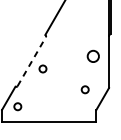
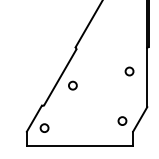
circle: (93, 56) -> (129, 71), size x0.62
line: (31, 61) -> (60, 77), dashed -> solid
circle: (85, 89) -> (122, 120), moved

